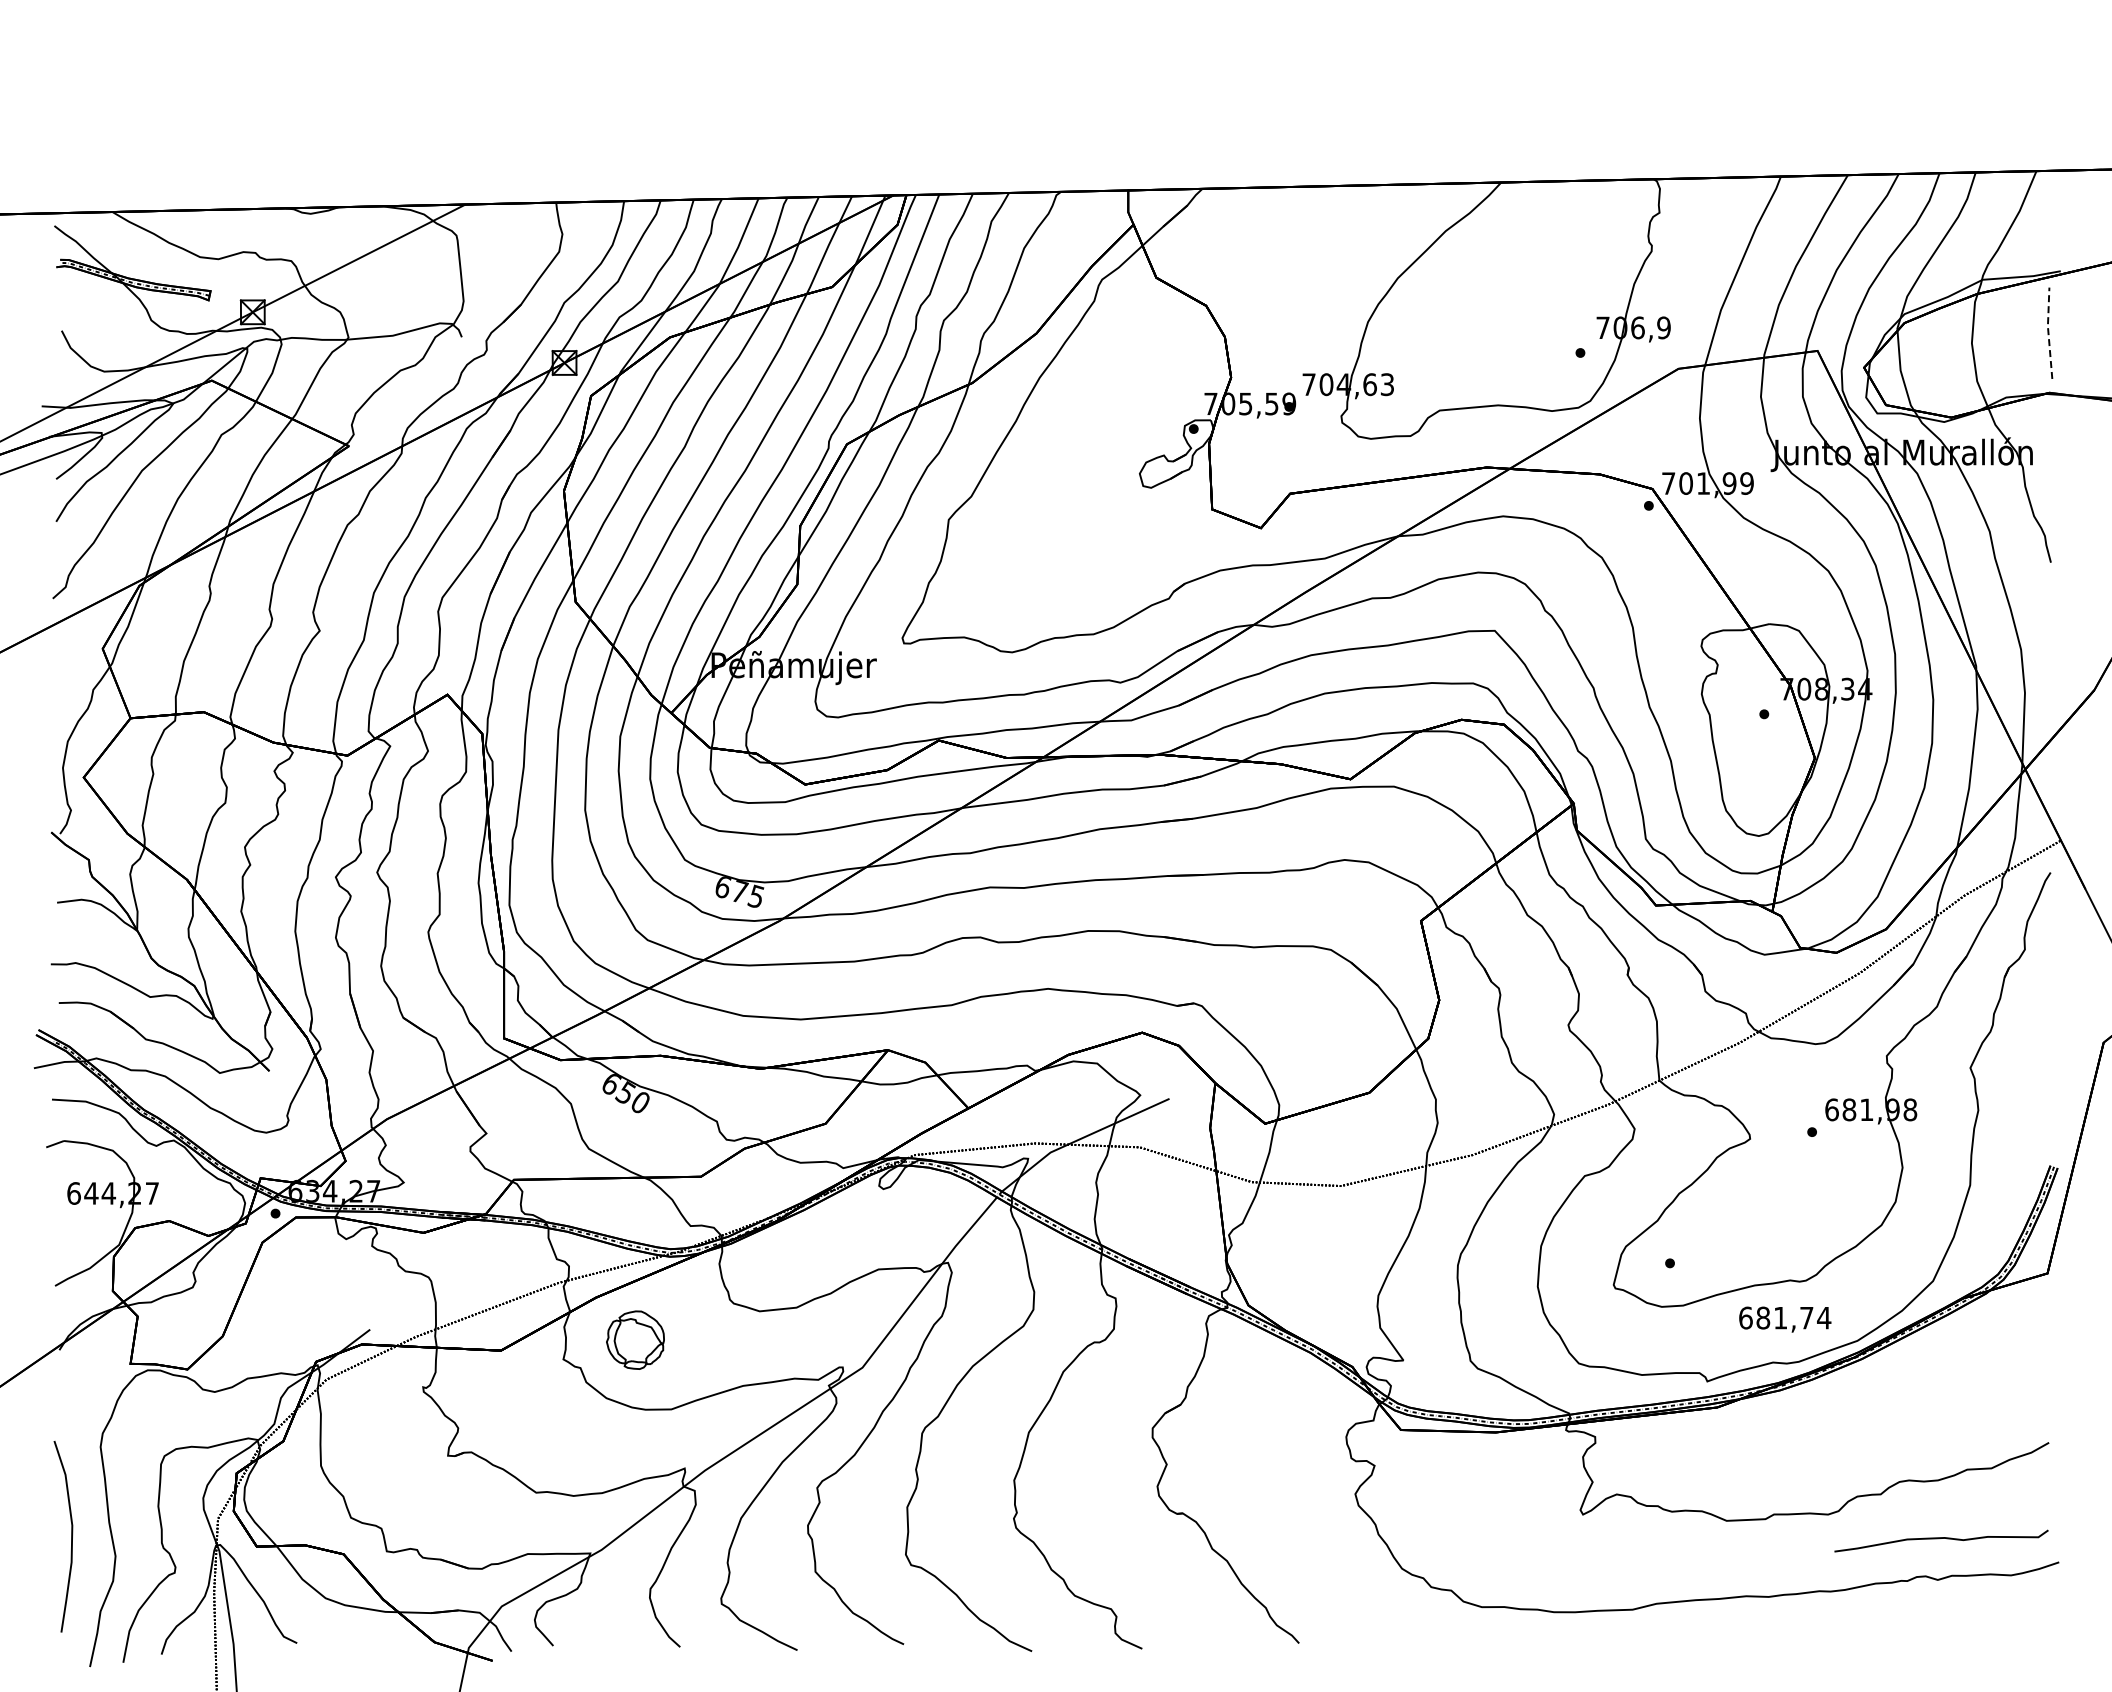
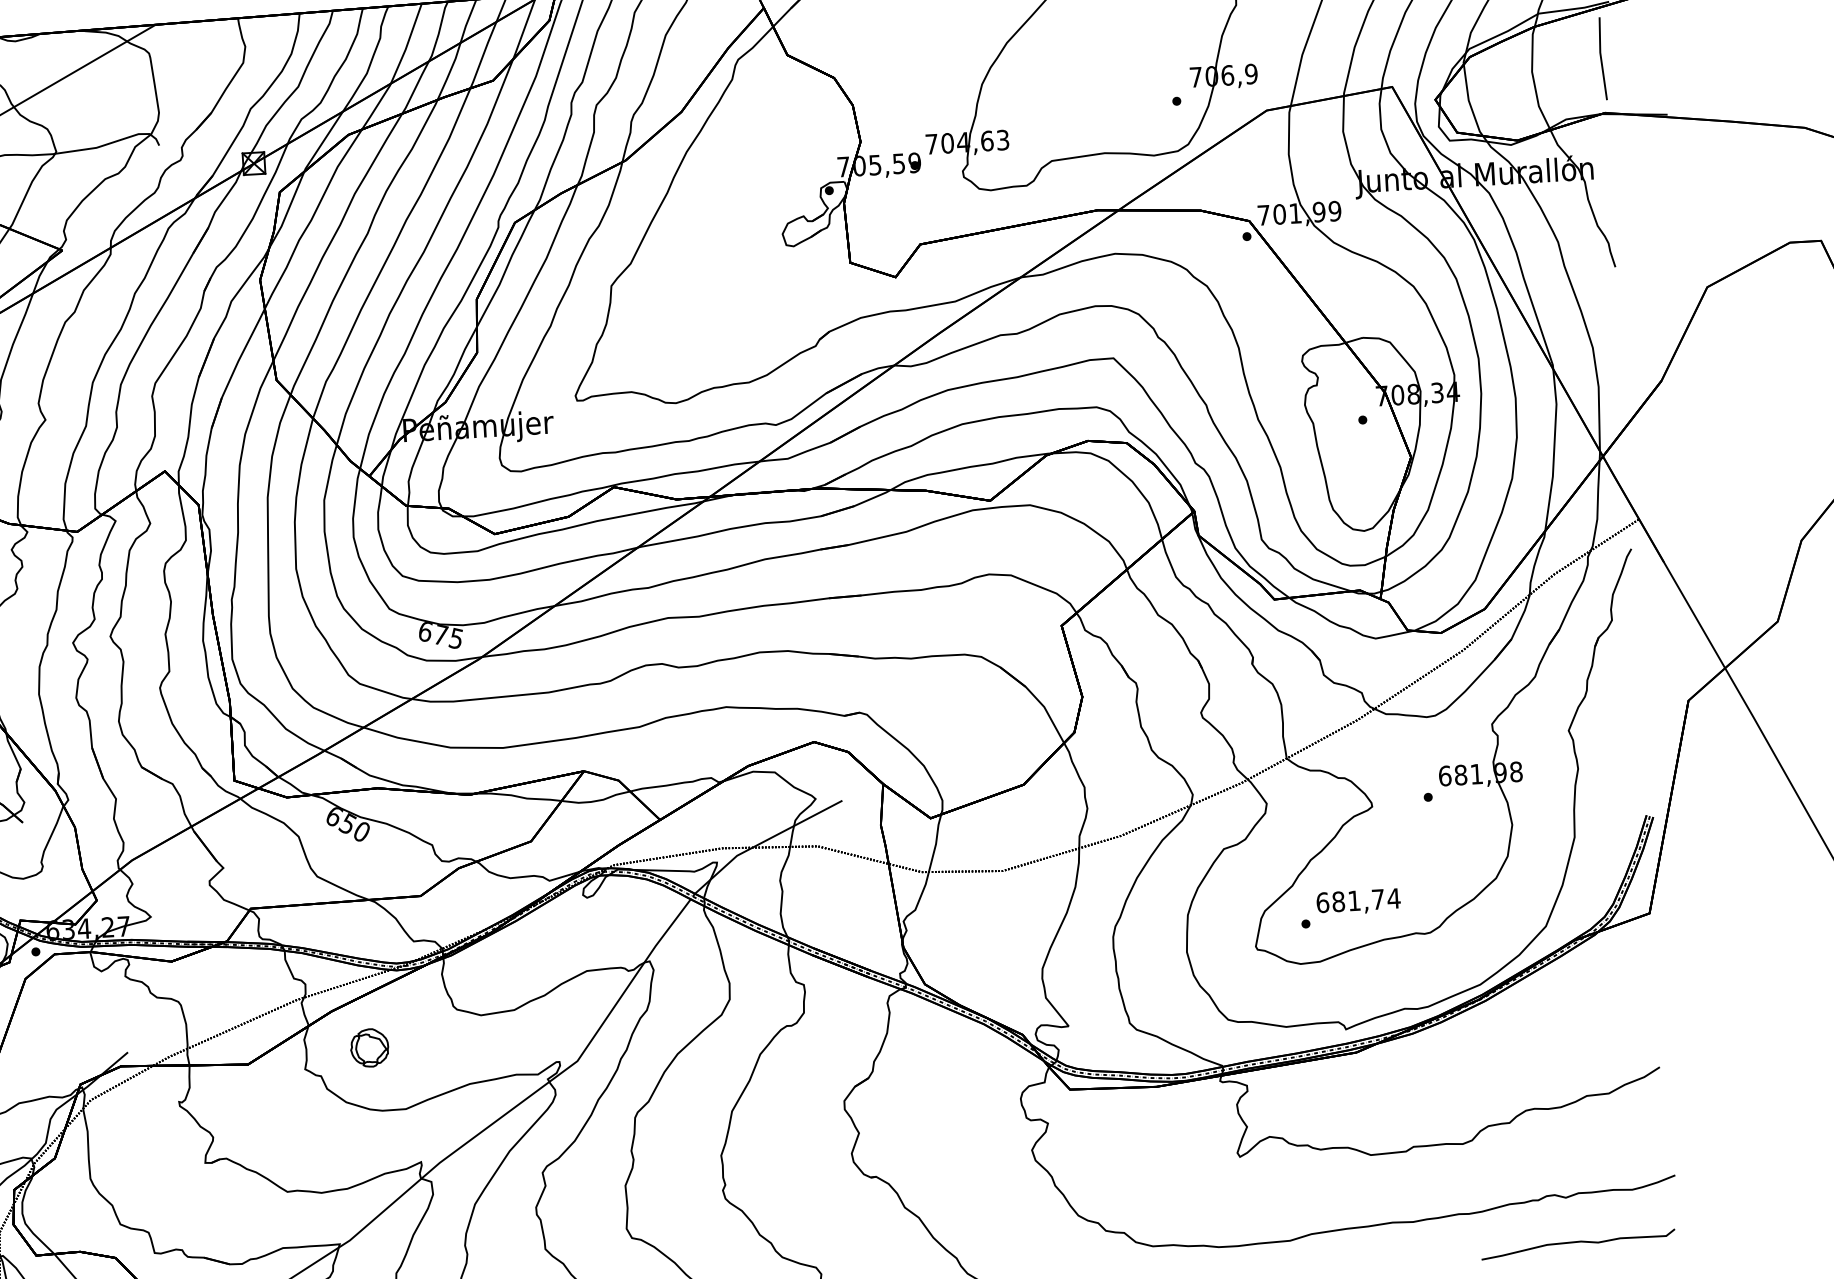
line: (2048, 332) -> (1601, 58), dashed -> solid
text: (1785, 1319) -> (1358, 901), moved
part: (635, 1339) -> (369, 1047), size x0.71
curve: (1941, 1538) -> (1578, 1242), moved

